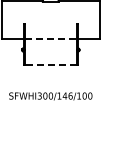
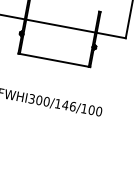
line: (50, 39) -> (60, 26), dashed -> solid
line: (50, 64) -> (54, 59), dashed -> solid

